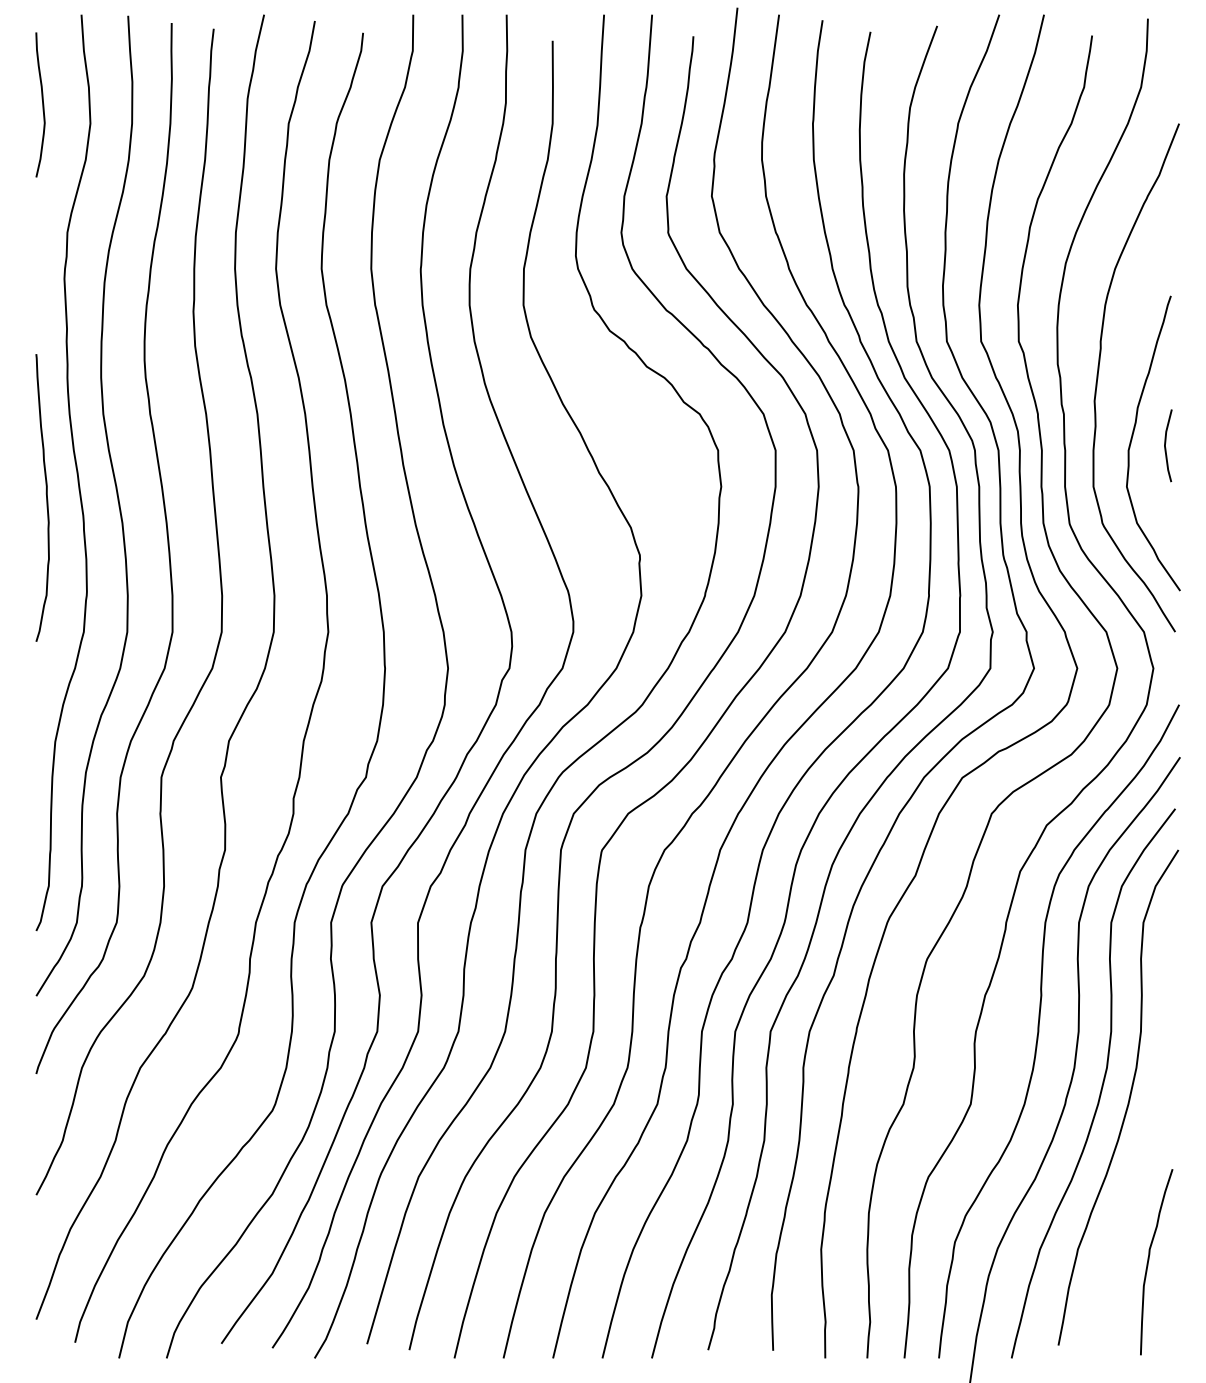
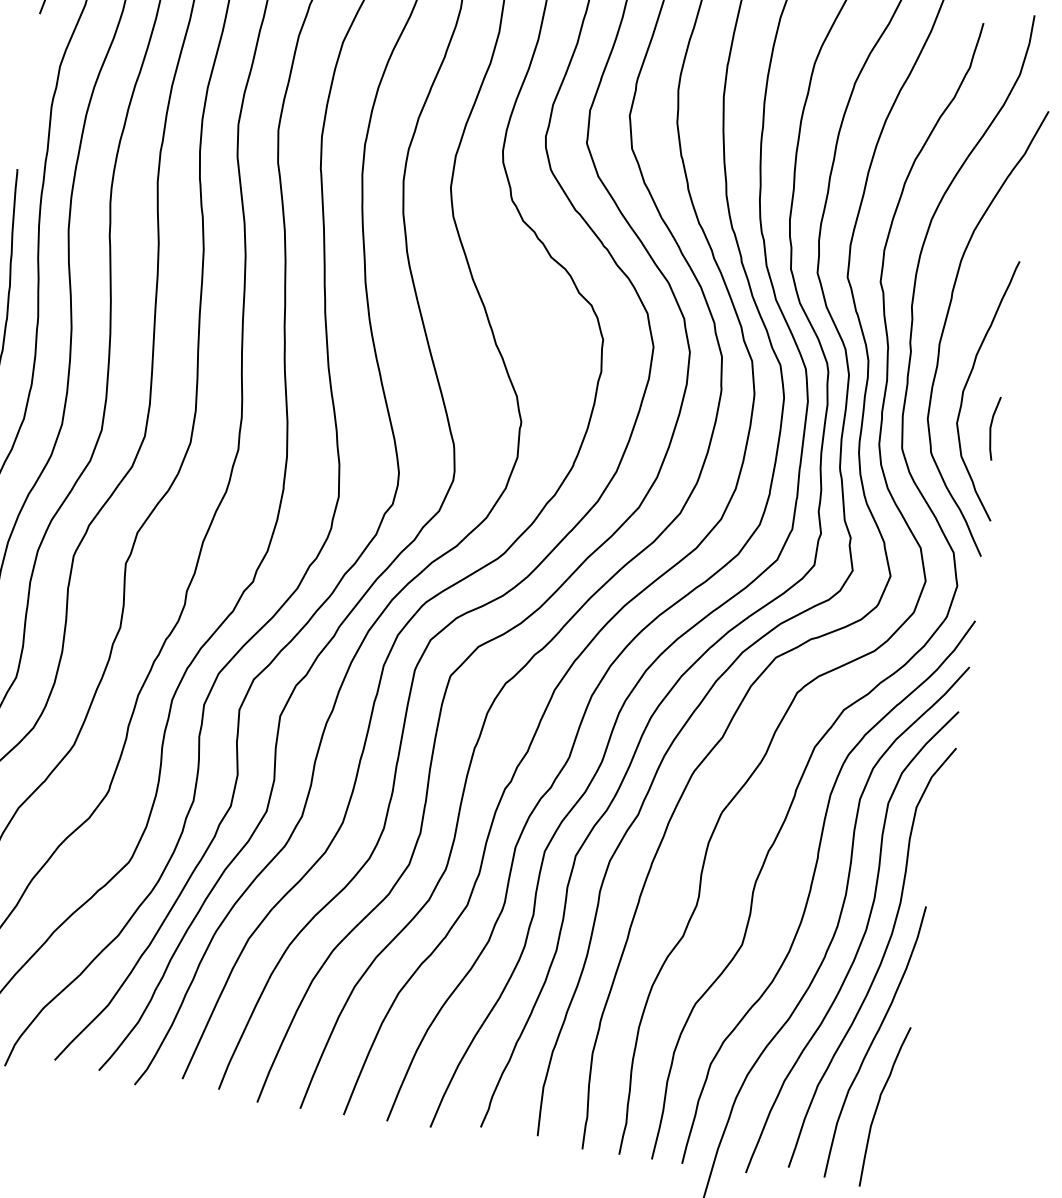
line: (1166, 447) -> (991, 429), moved
curve: (1133, 1190) -> (873, 1041), added

